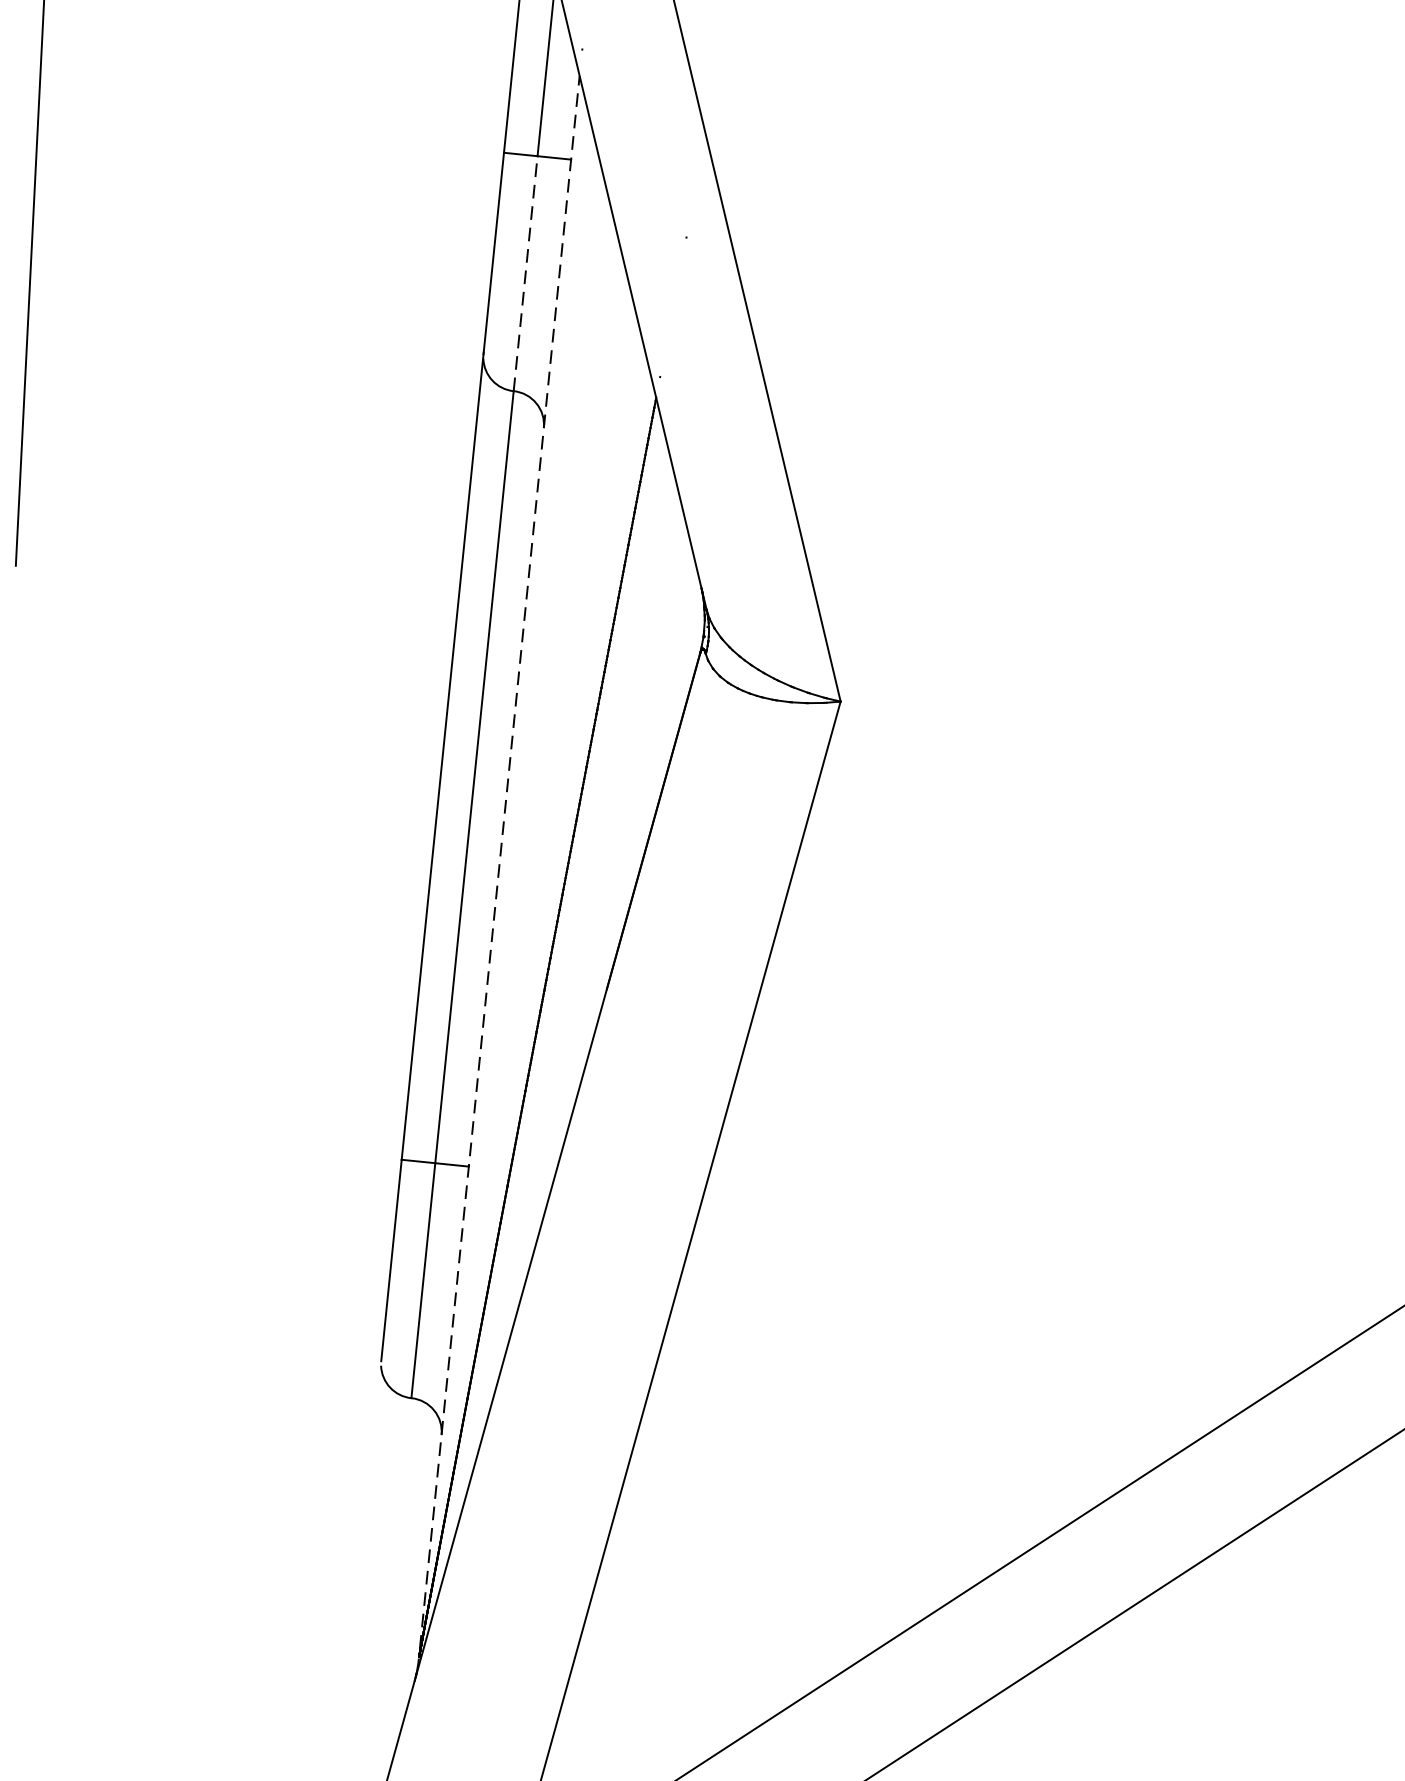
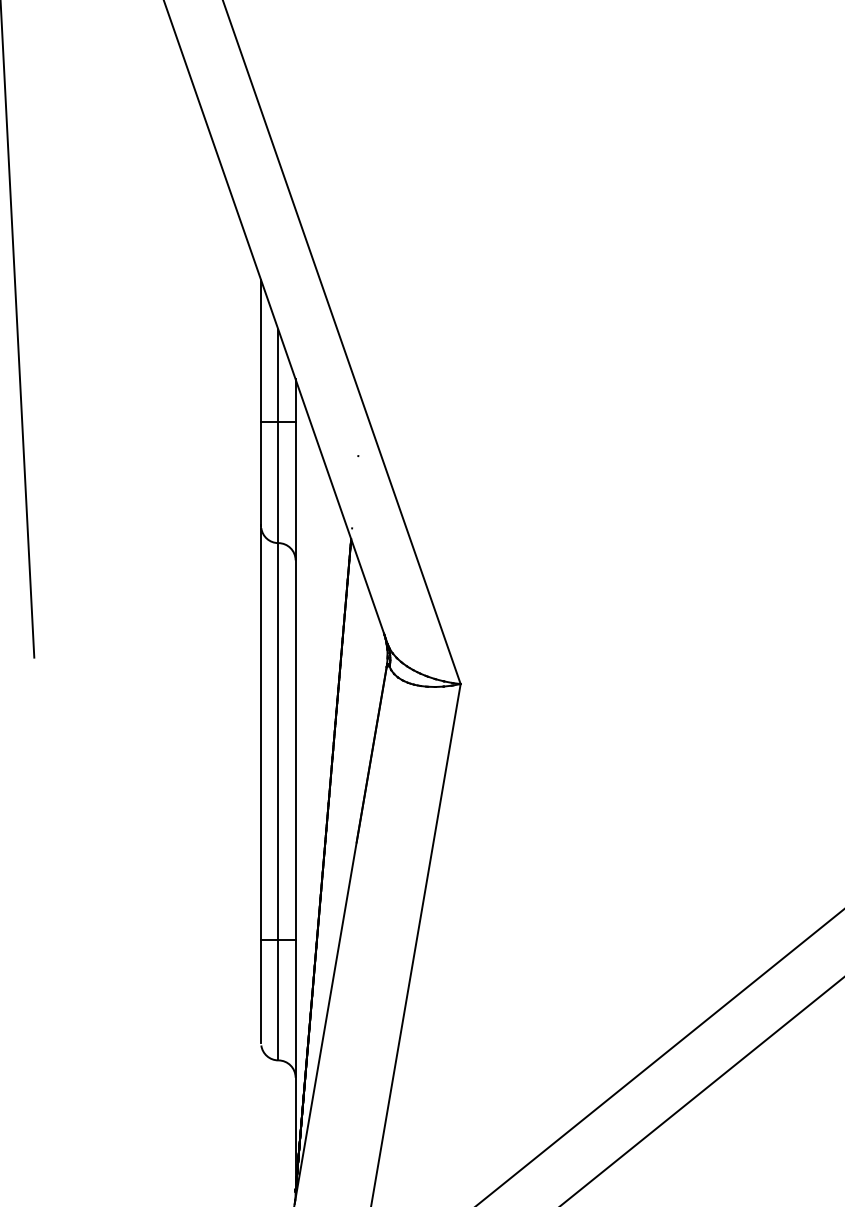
line: (525, 273) -> (278, 482), dashed -> solid
line: (499, 862) -> (295, 783), dashed -> solid

